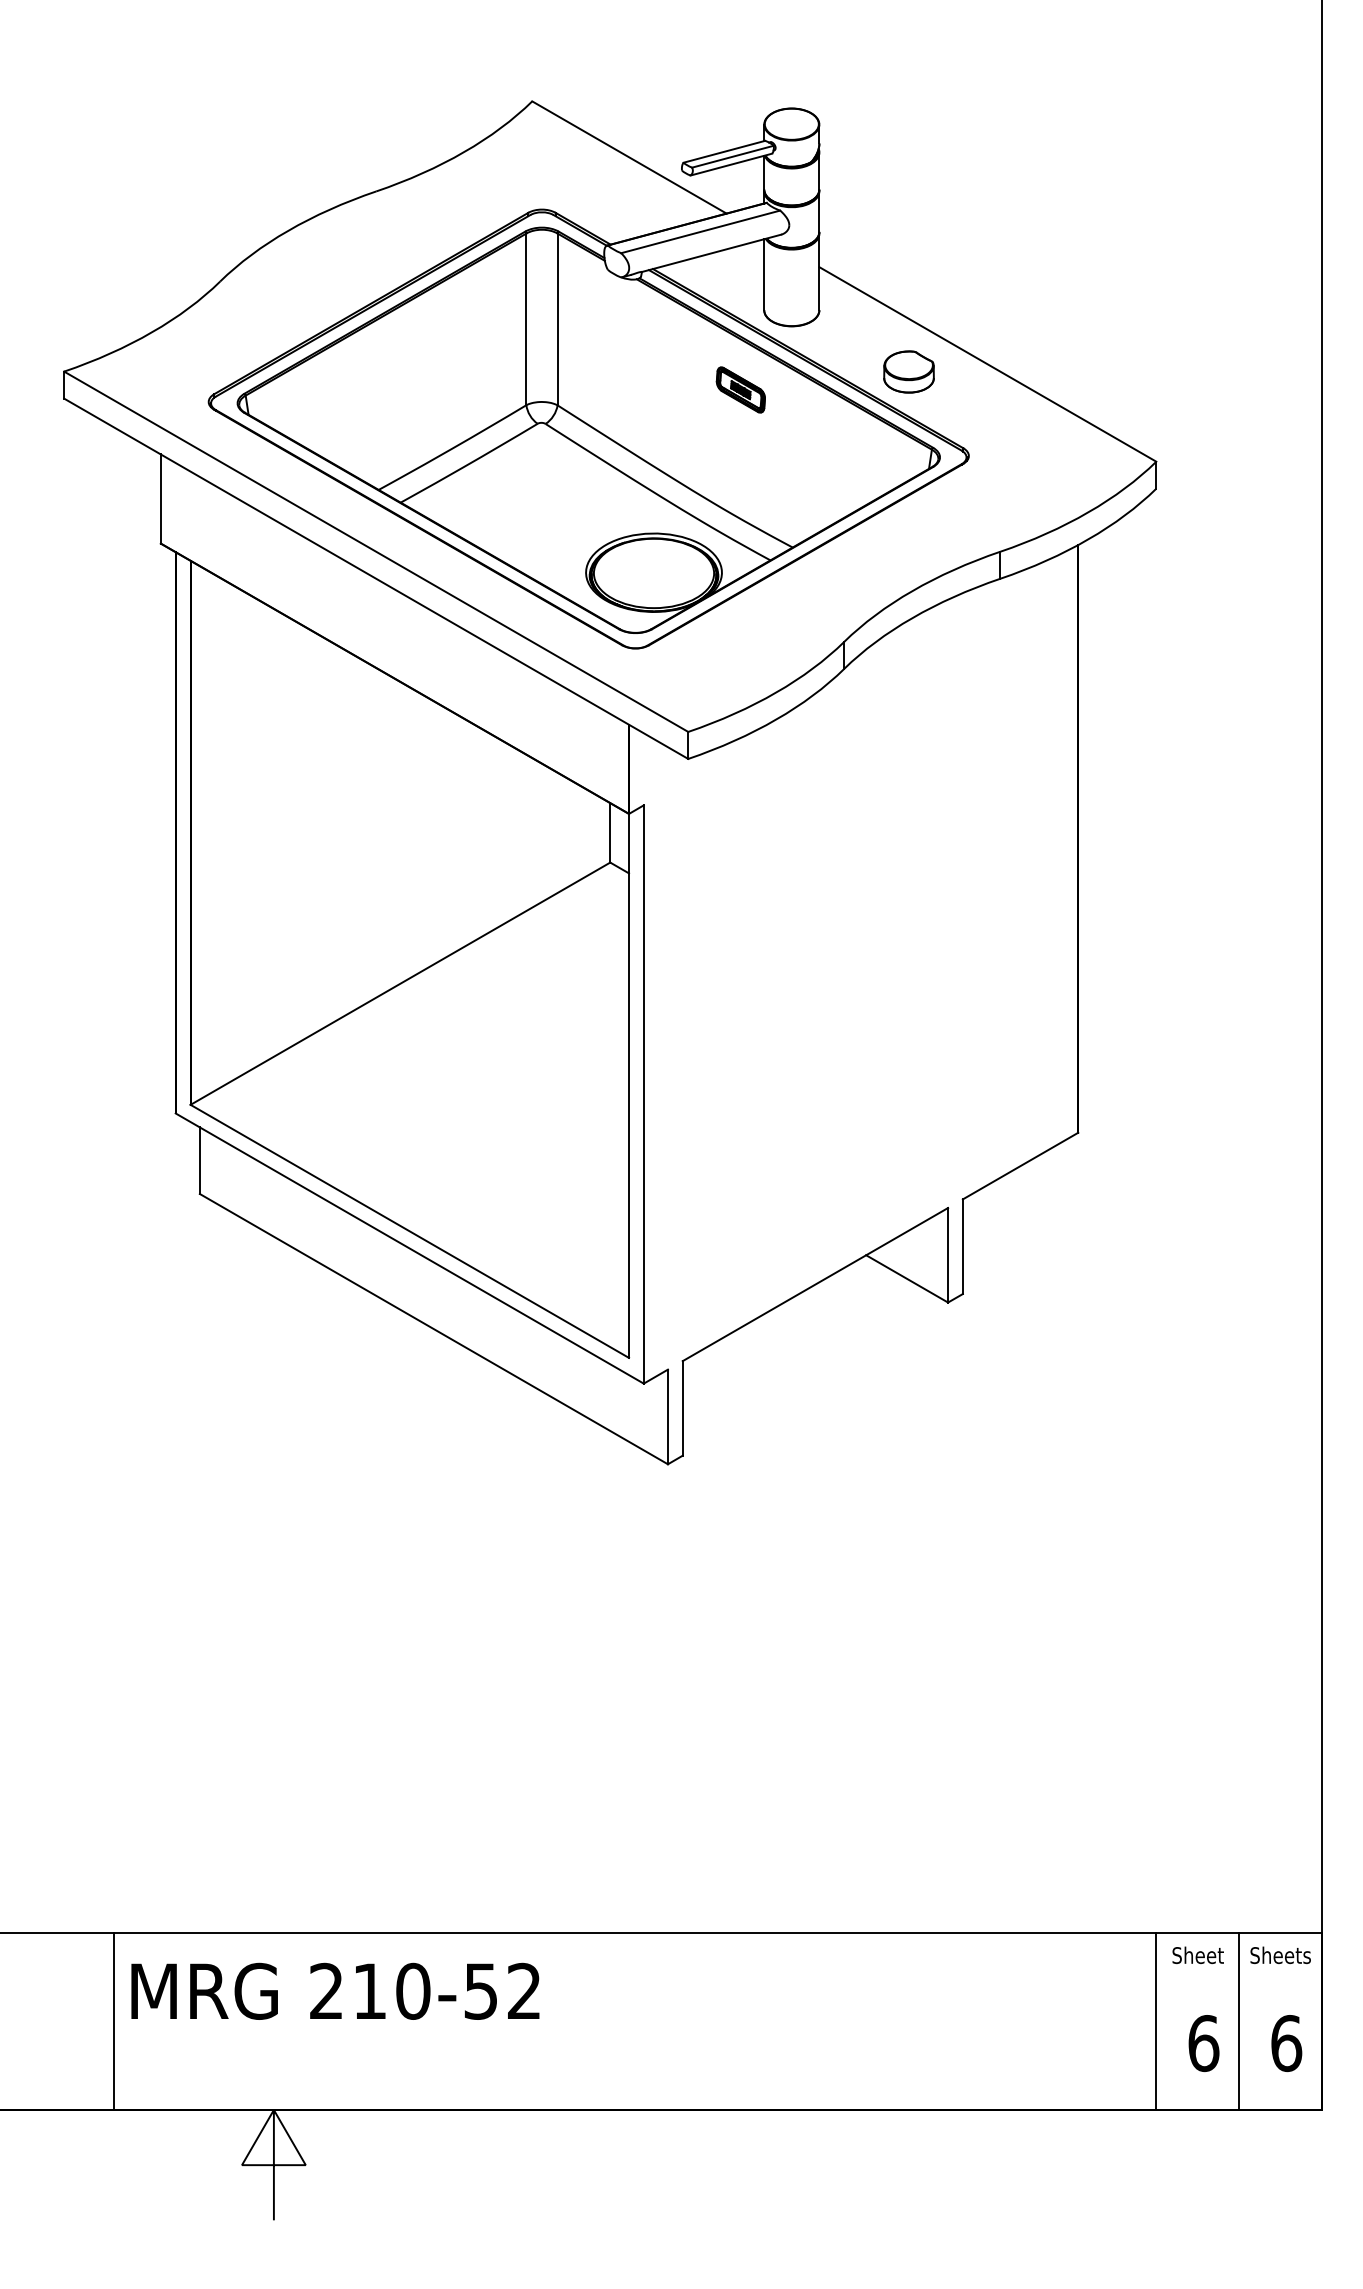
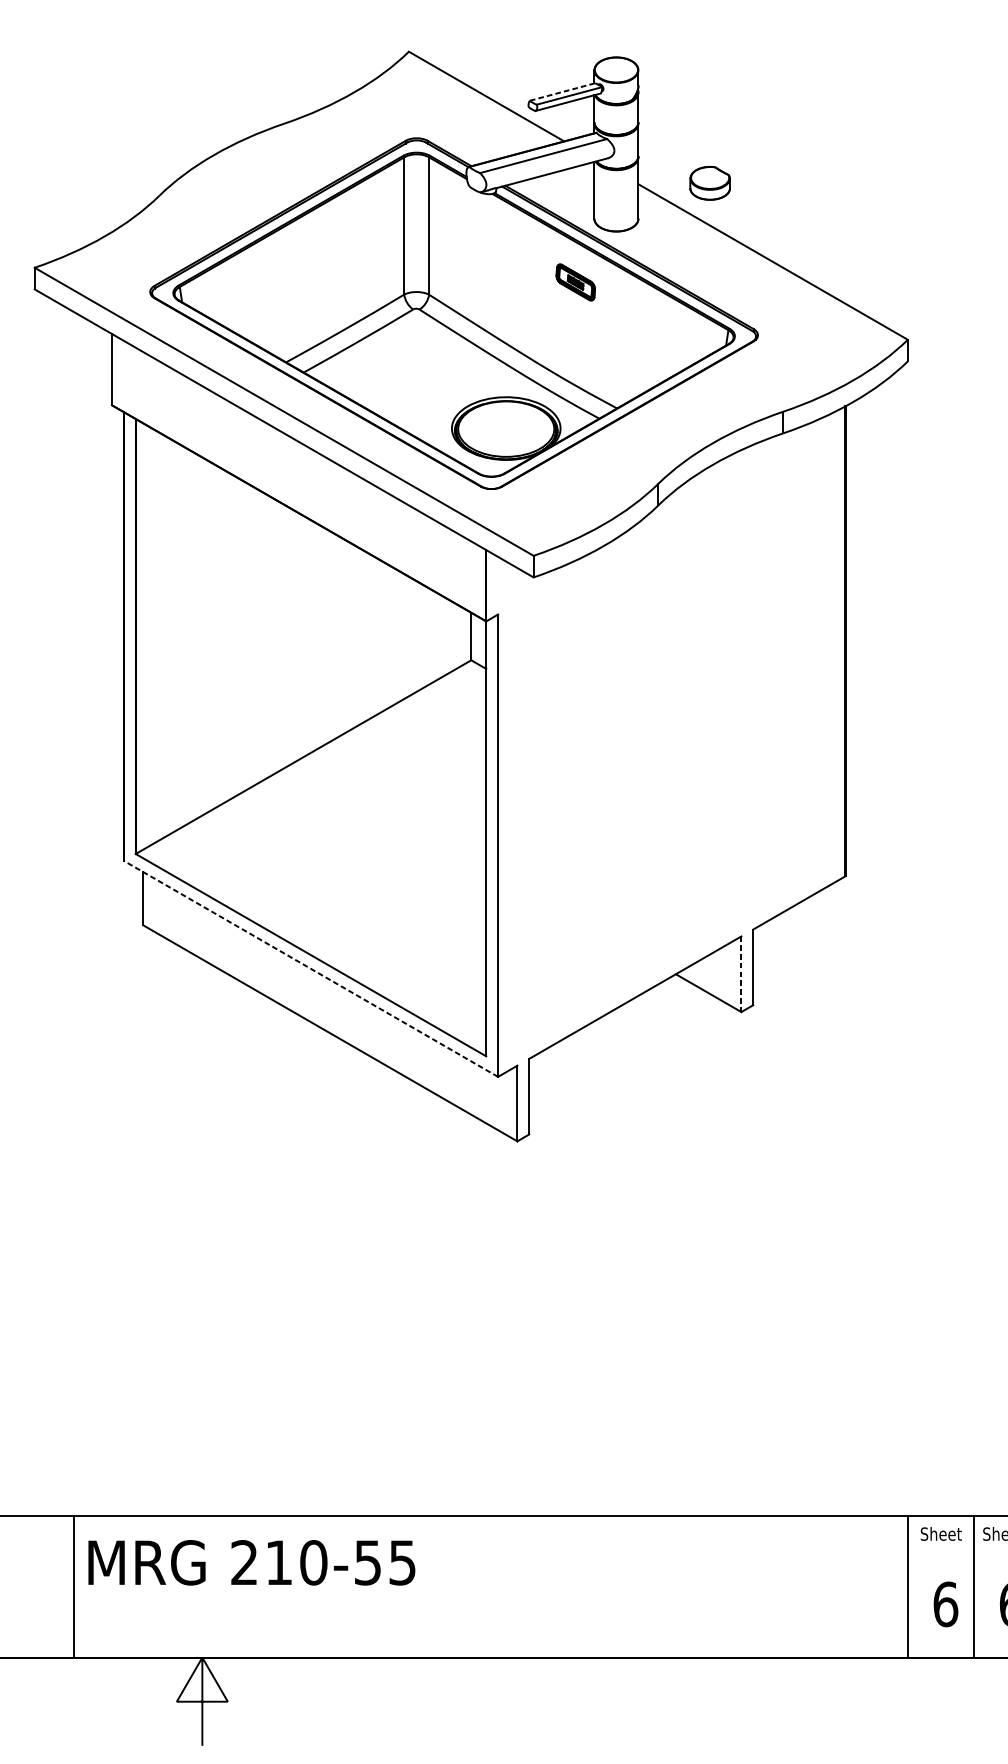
line: (724, 151) -> (562, 91), solid -> dashed
part: (908, 371) -> (709, 182), moved
line: (409, 1248) -> (310, 968), solid -> dashed
line: (948, 1255) -> (741, 974), solid -> dashed
text: (524, 1990) -> (402, 1562), 210-52 -> 210-55

